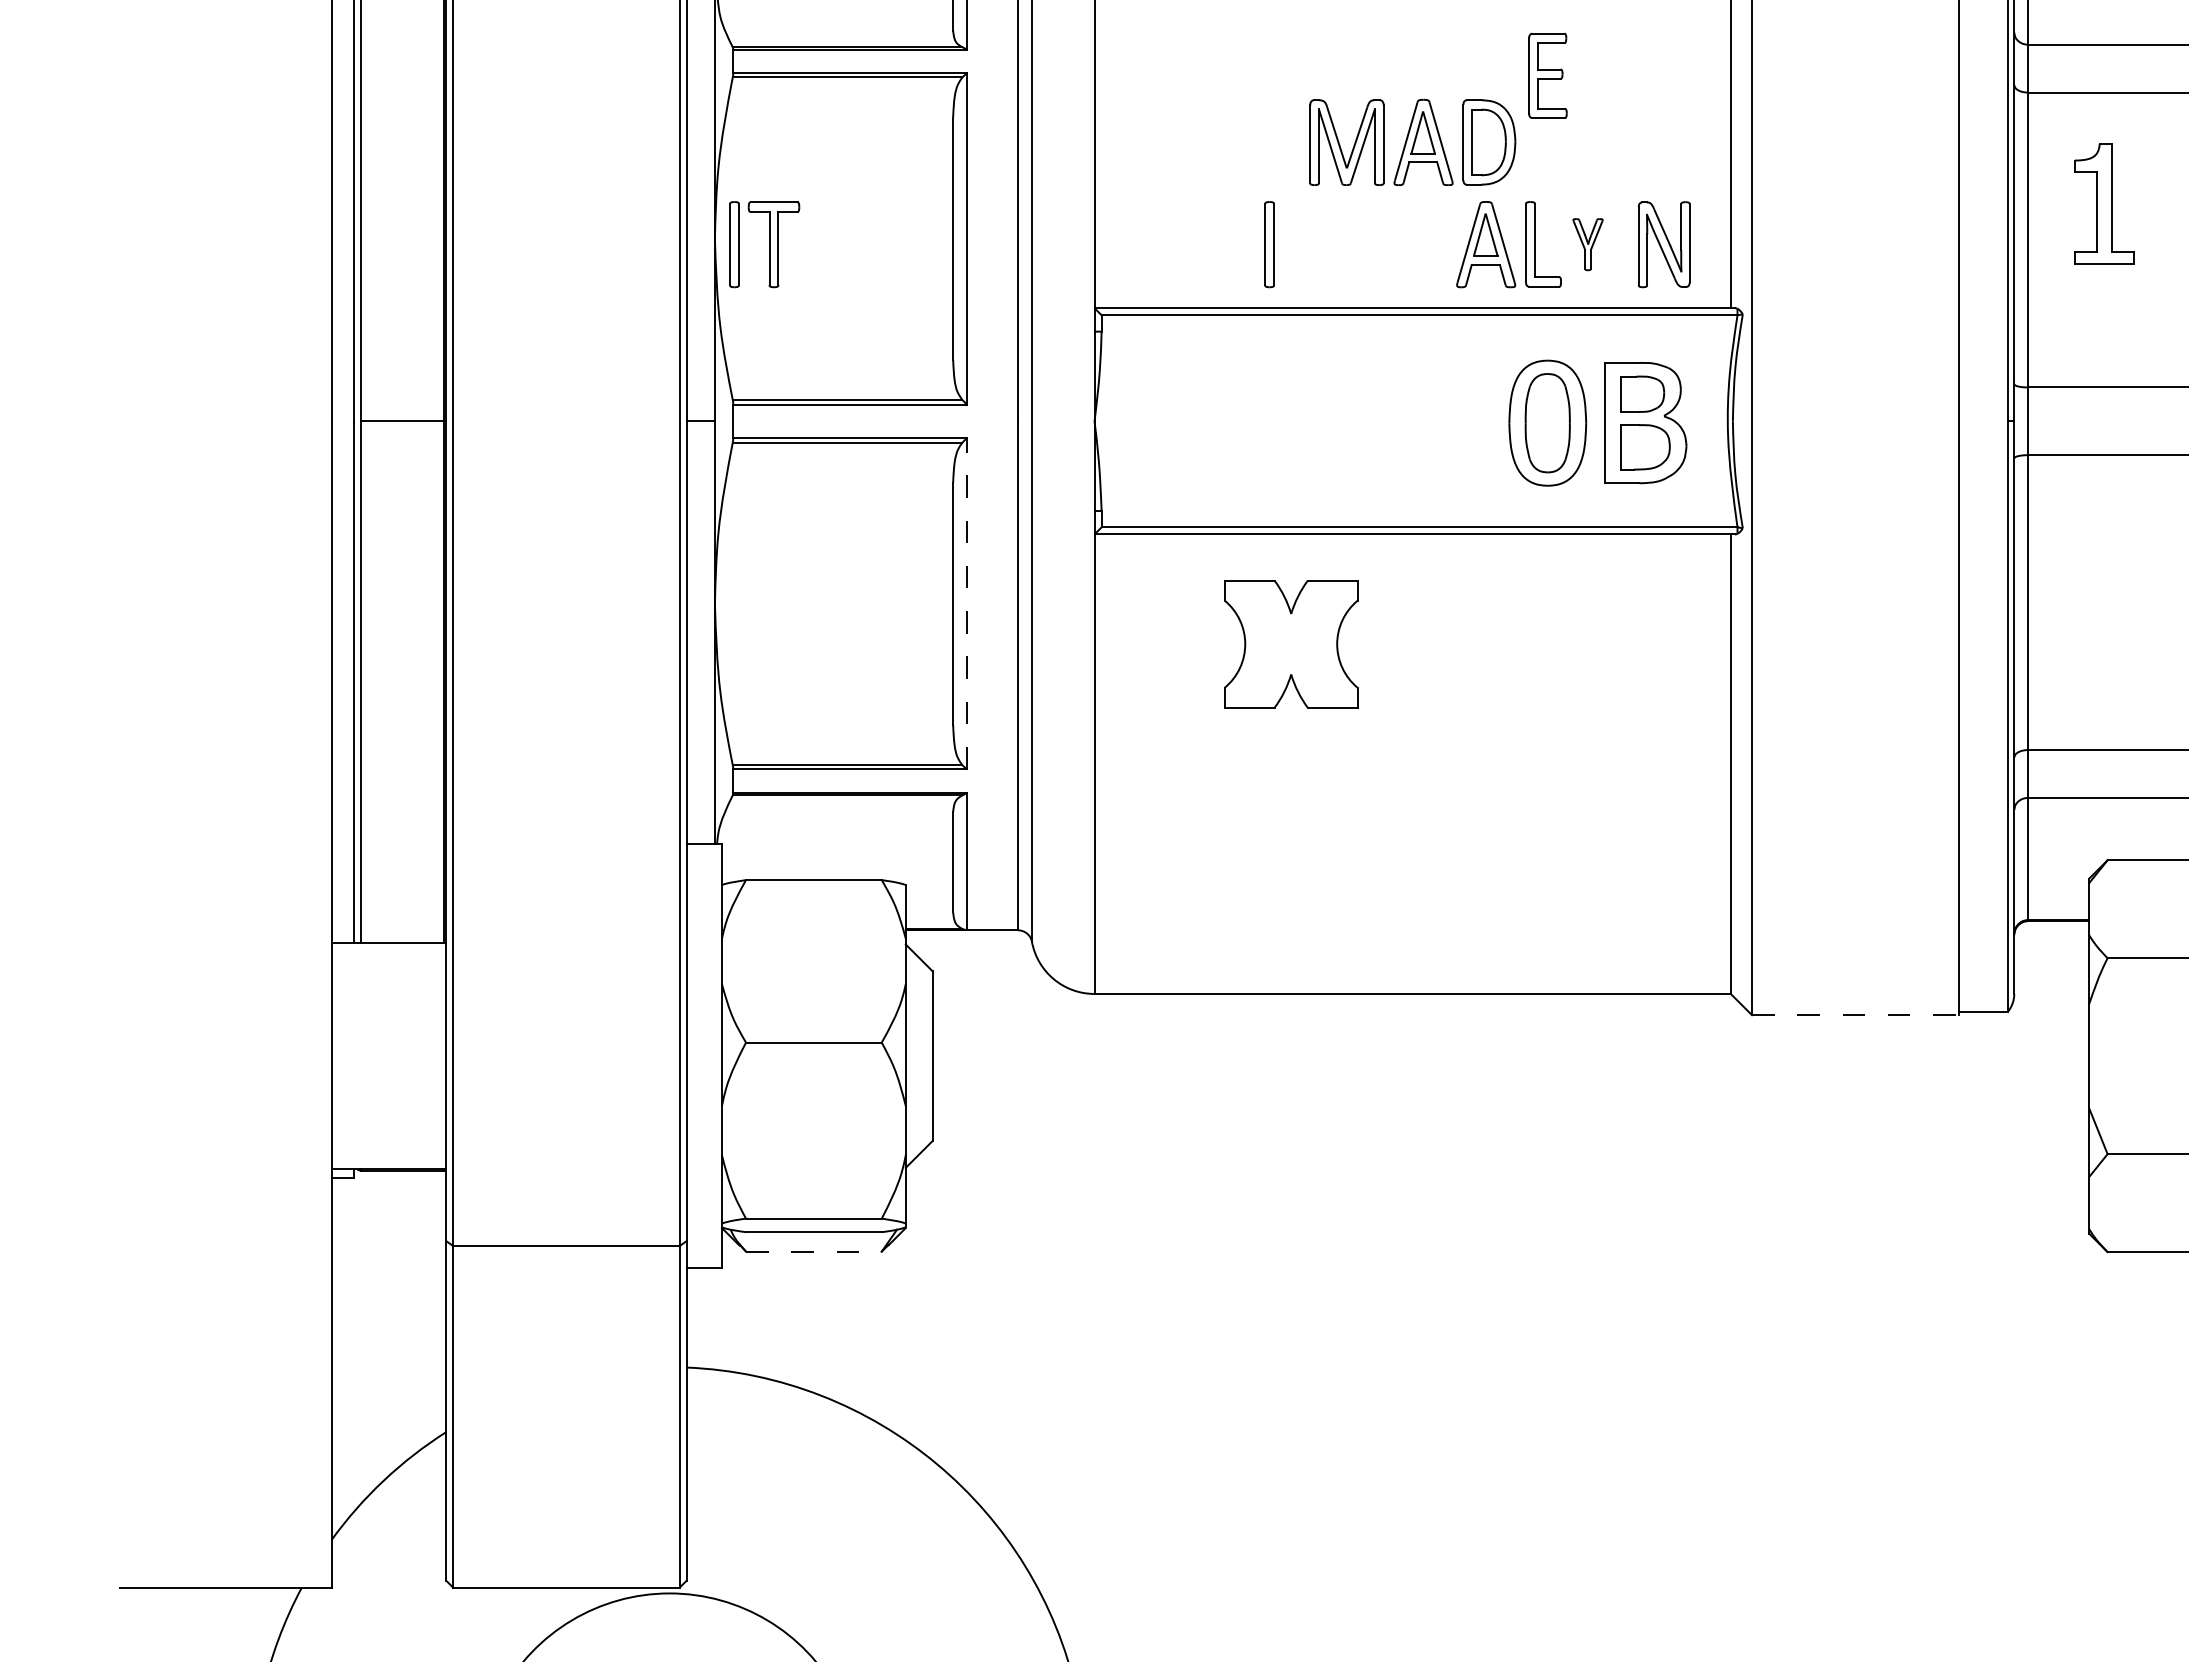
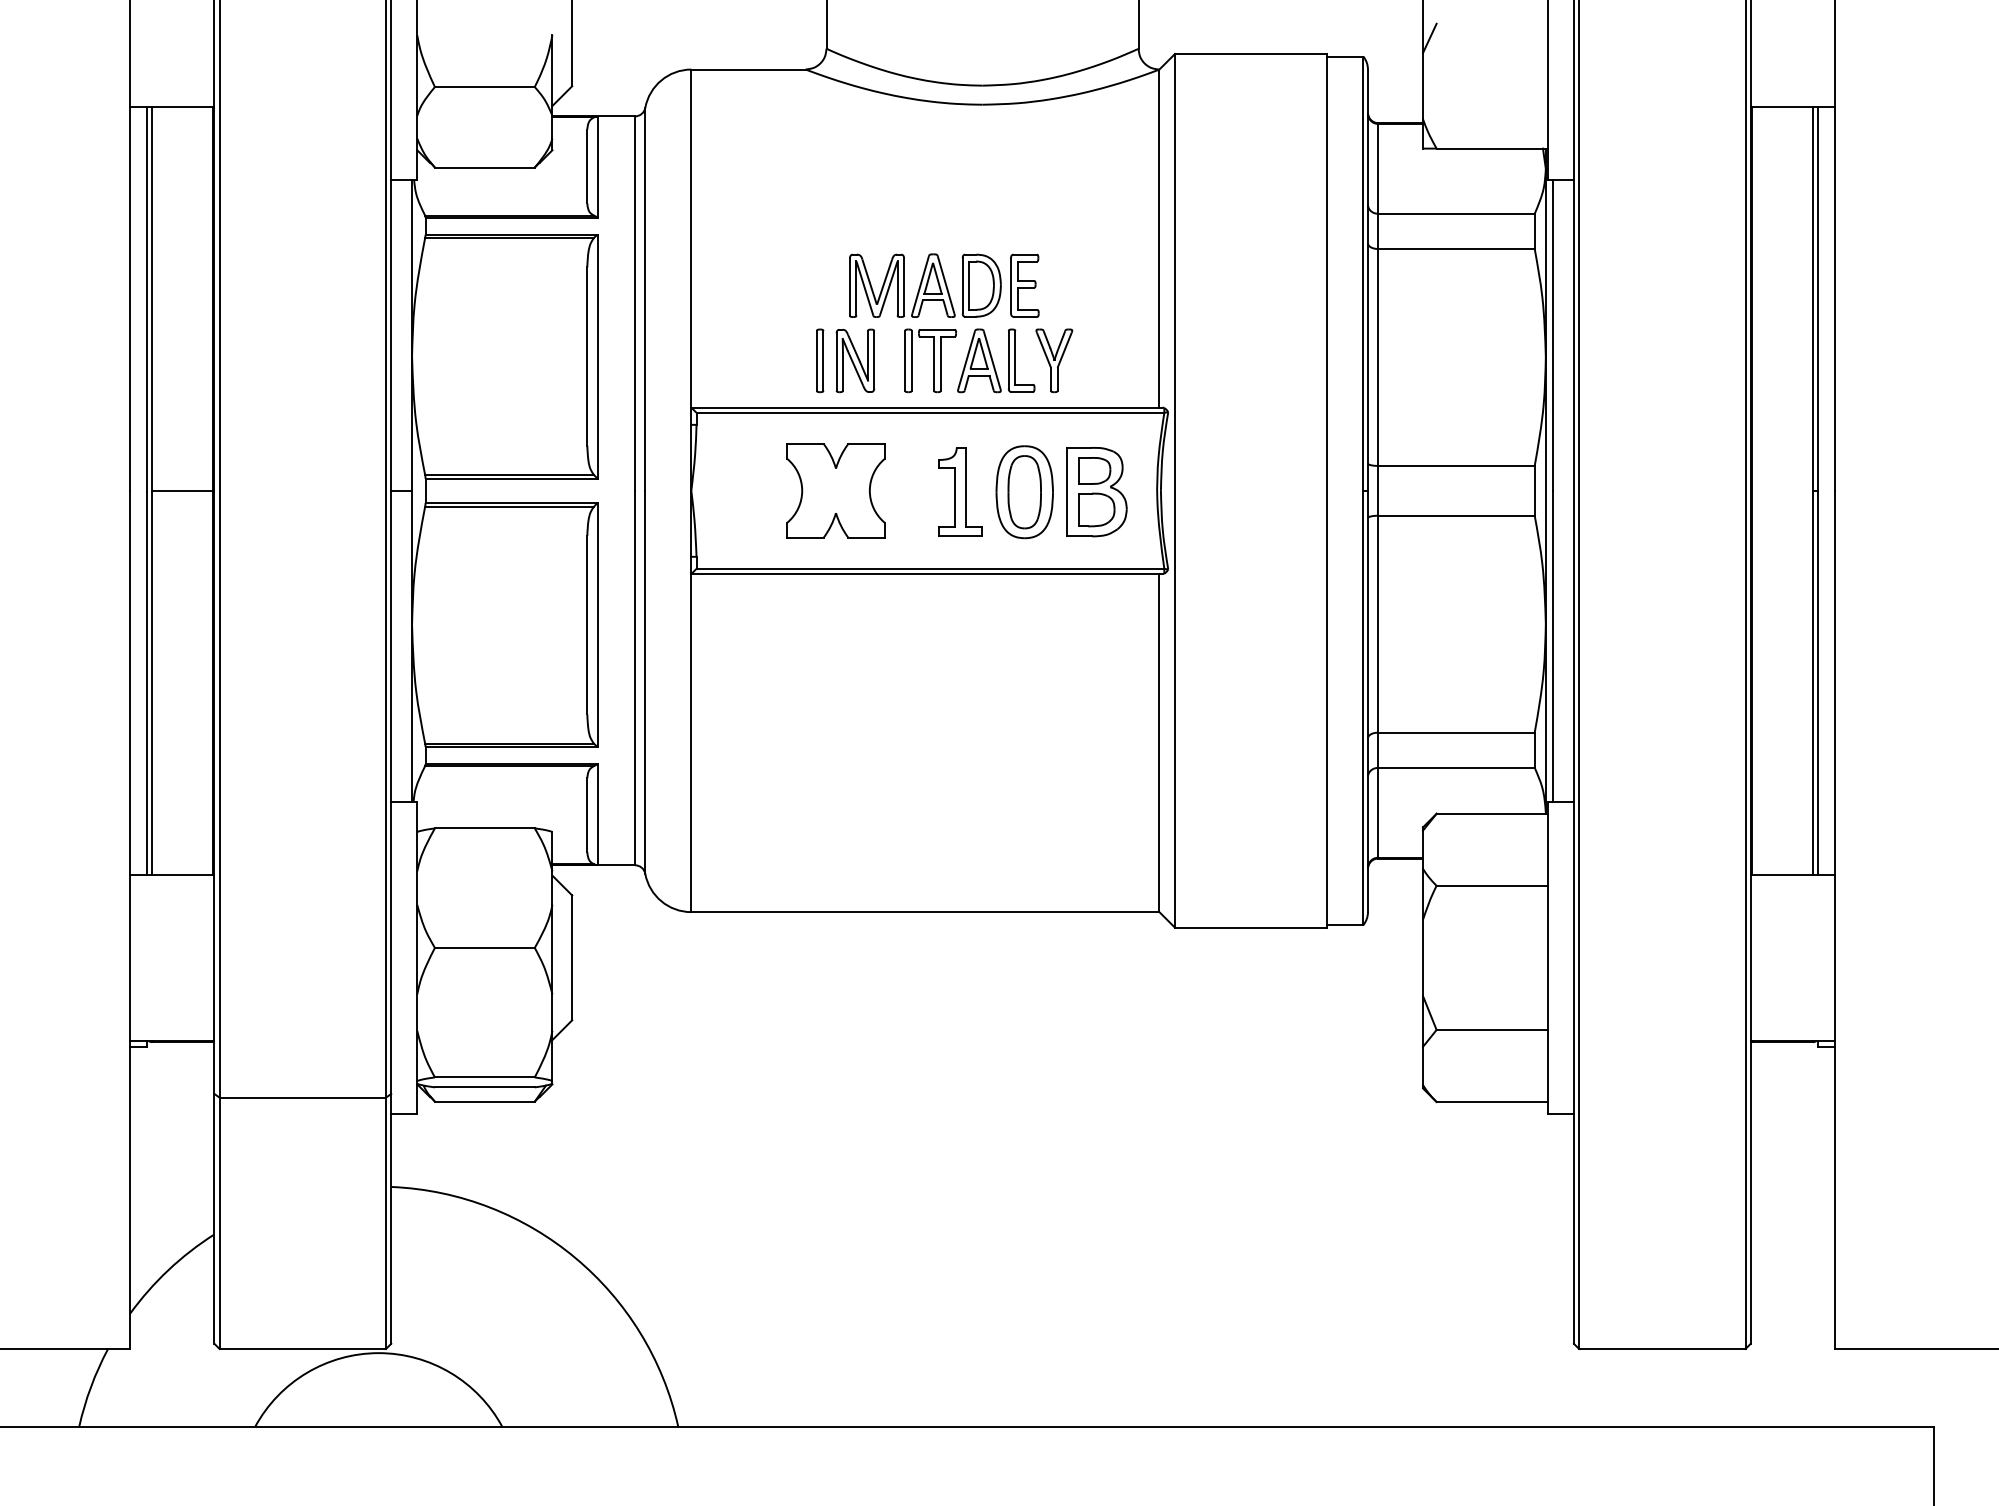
part: (1547, 75) -> (1024, 285), moved
part: (2104, 203) -> (960, 491), moved
part: (764, 244) -> (930, 360), moved
part: (1588, 244) -> (1054, 360), size x1.67
part: (1662, 244) -> (854, 360), moved
line: (966, 603) -> (597, 624), dashed -> solid
part: (1290, 643) -> (835, 490), moved
line: (1855, 1014) -> (1251, 927), dashed -> solid
line: (813, 1251) -> (484, 1101), dashed -> solid

